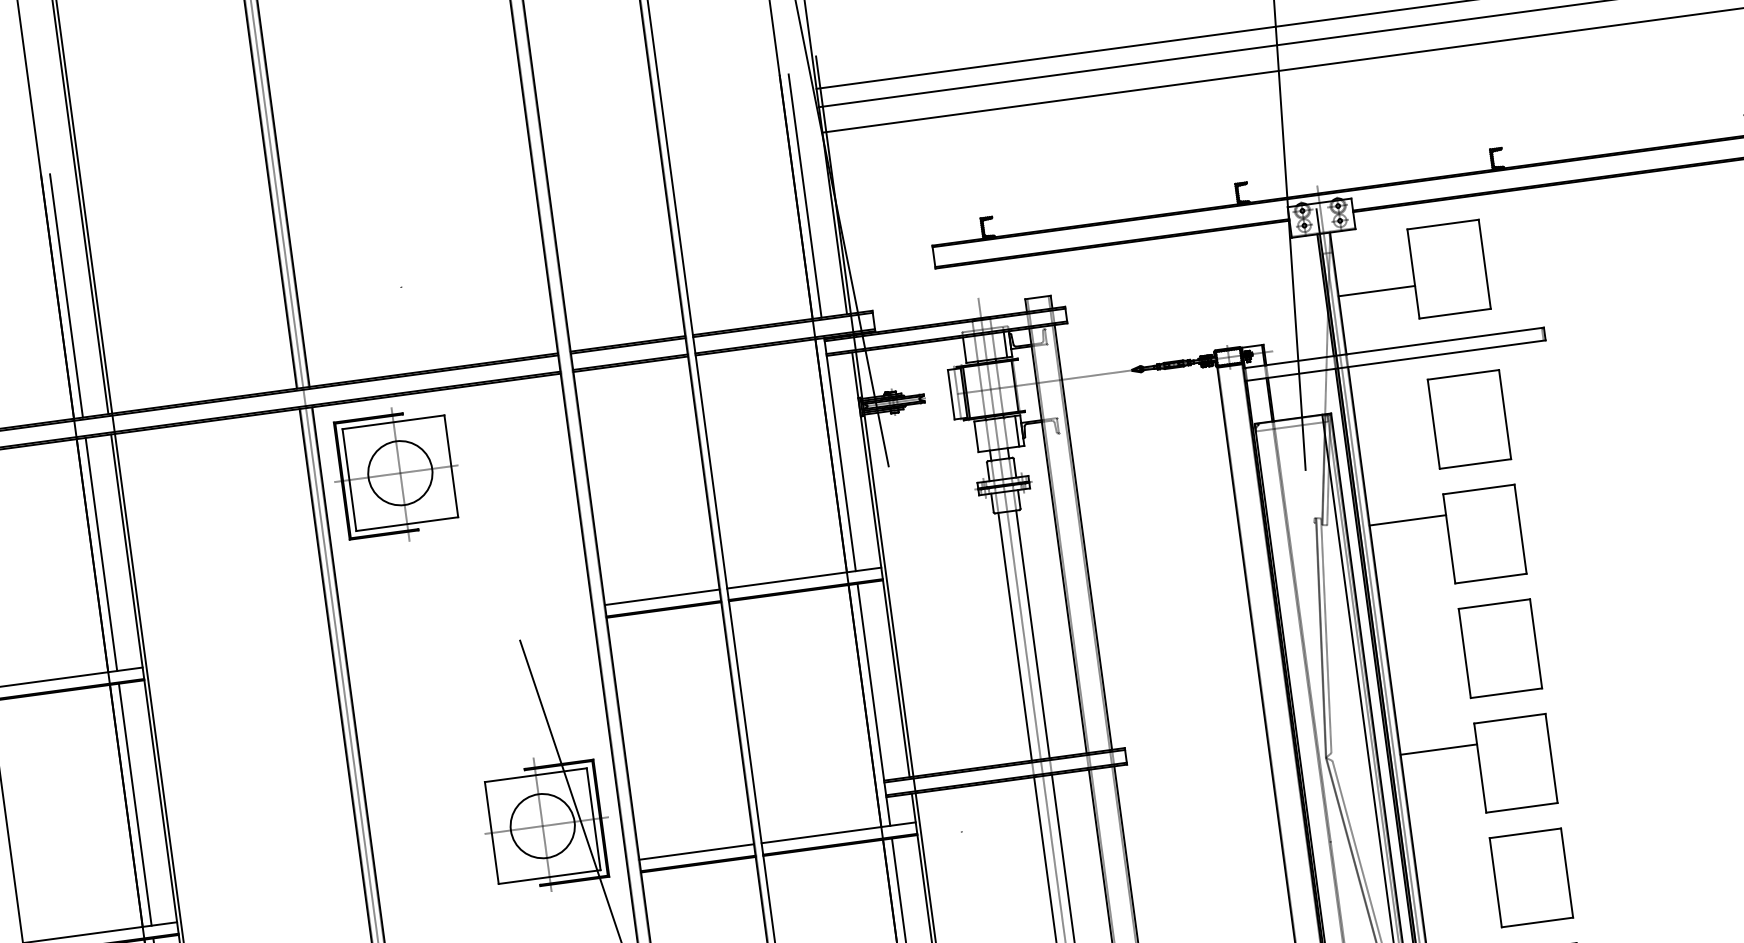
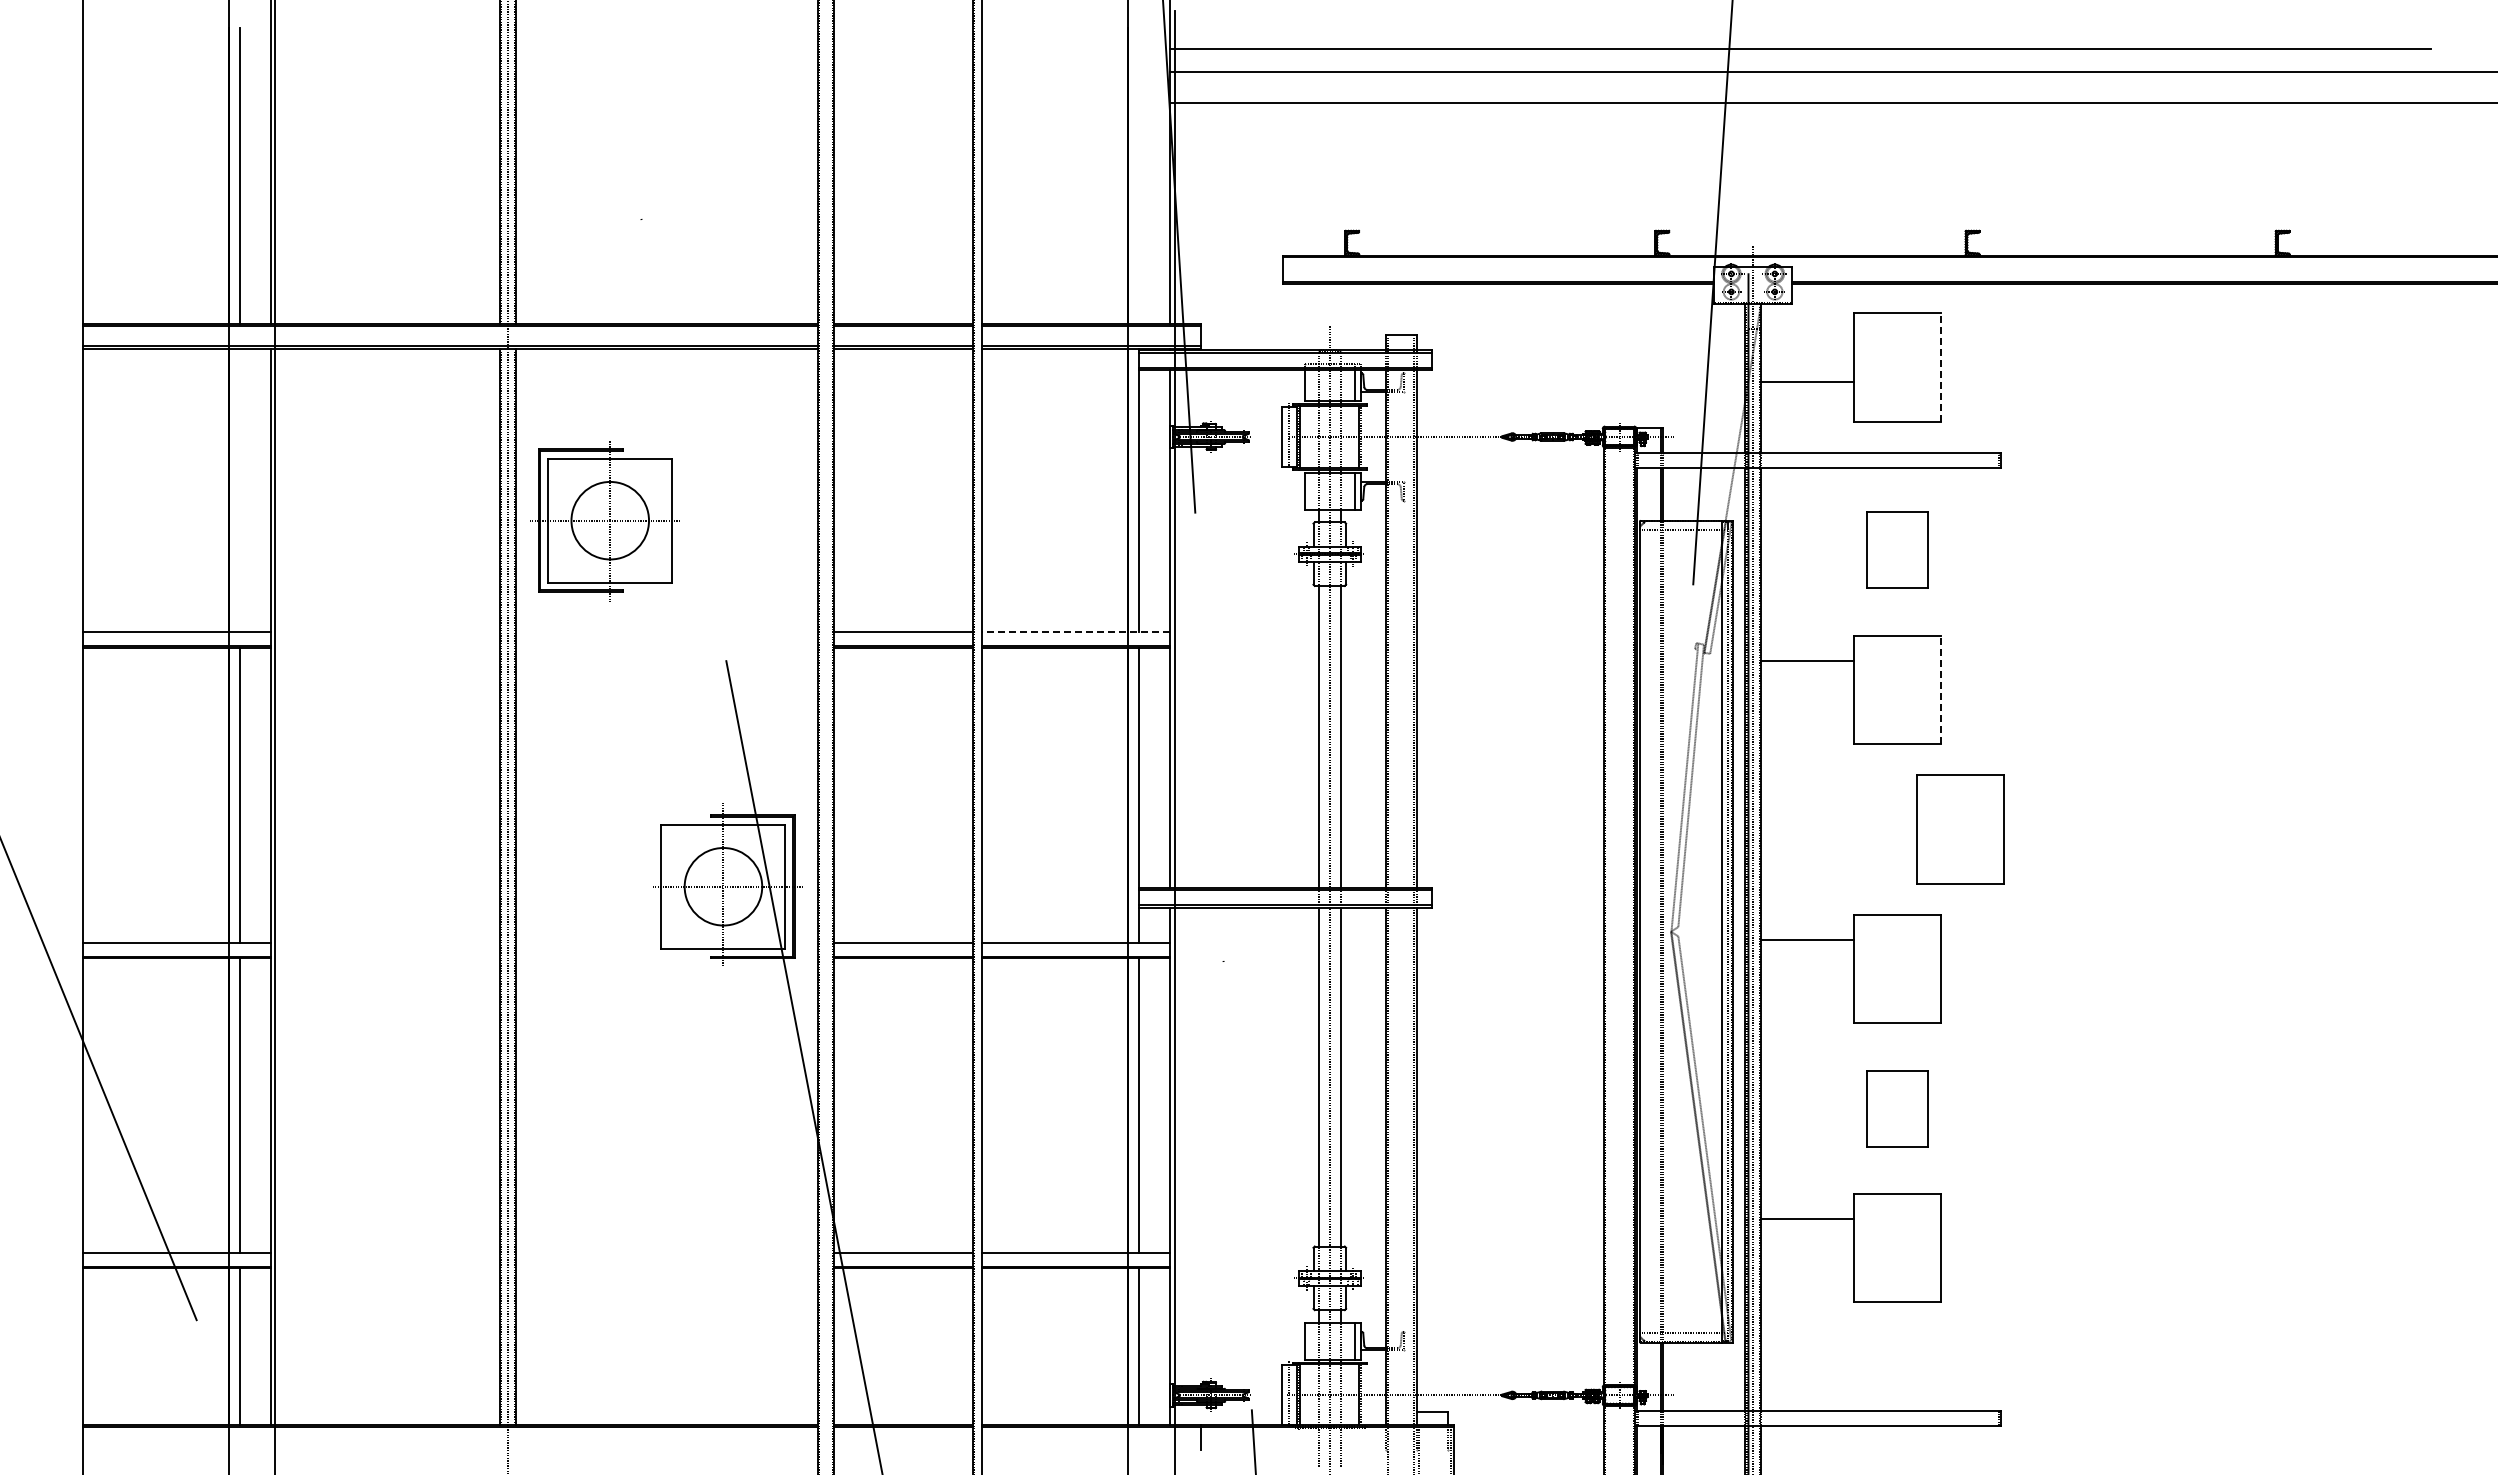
line: (805, 195) -> (1139, 175), removed
line: (1484, 263) -> (1940, 366), solid -> dashed
part: (1469, 419) -> (1897, 550), size x0.7
part: (395, 474) -> (604, 521), moved
line: (1520, 528) -> (1940, 689), solid -> dashed
line: (101, 554) -> (239, 490), removed
line: (804, 578) -> (1076, 632), solid -> dashed
line: (1320, 638) -> (1683, 787), removed
part: (1500, 648) -> (1960, 829), moved
part: (1531, 877) -> (1897, 1108), size x0.7

